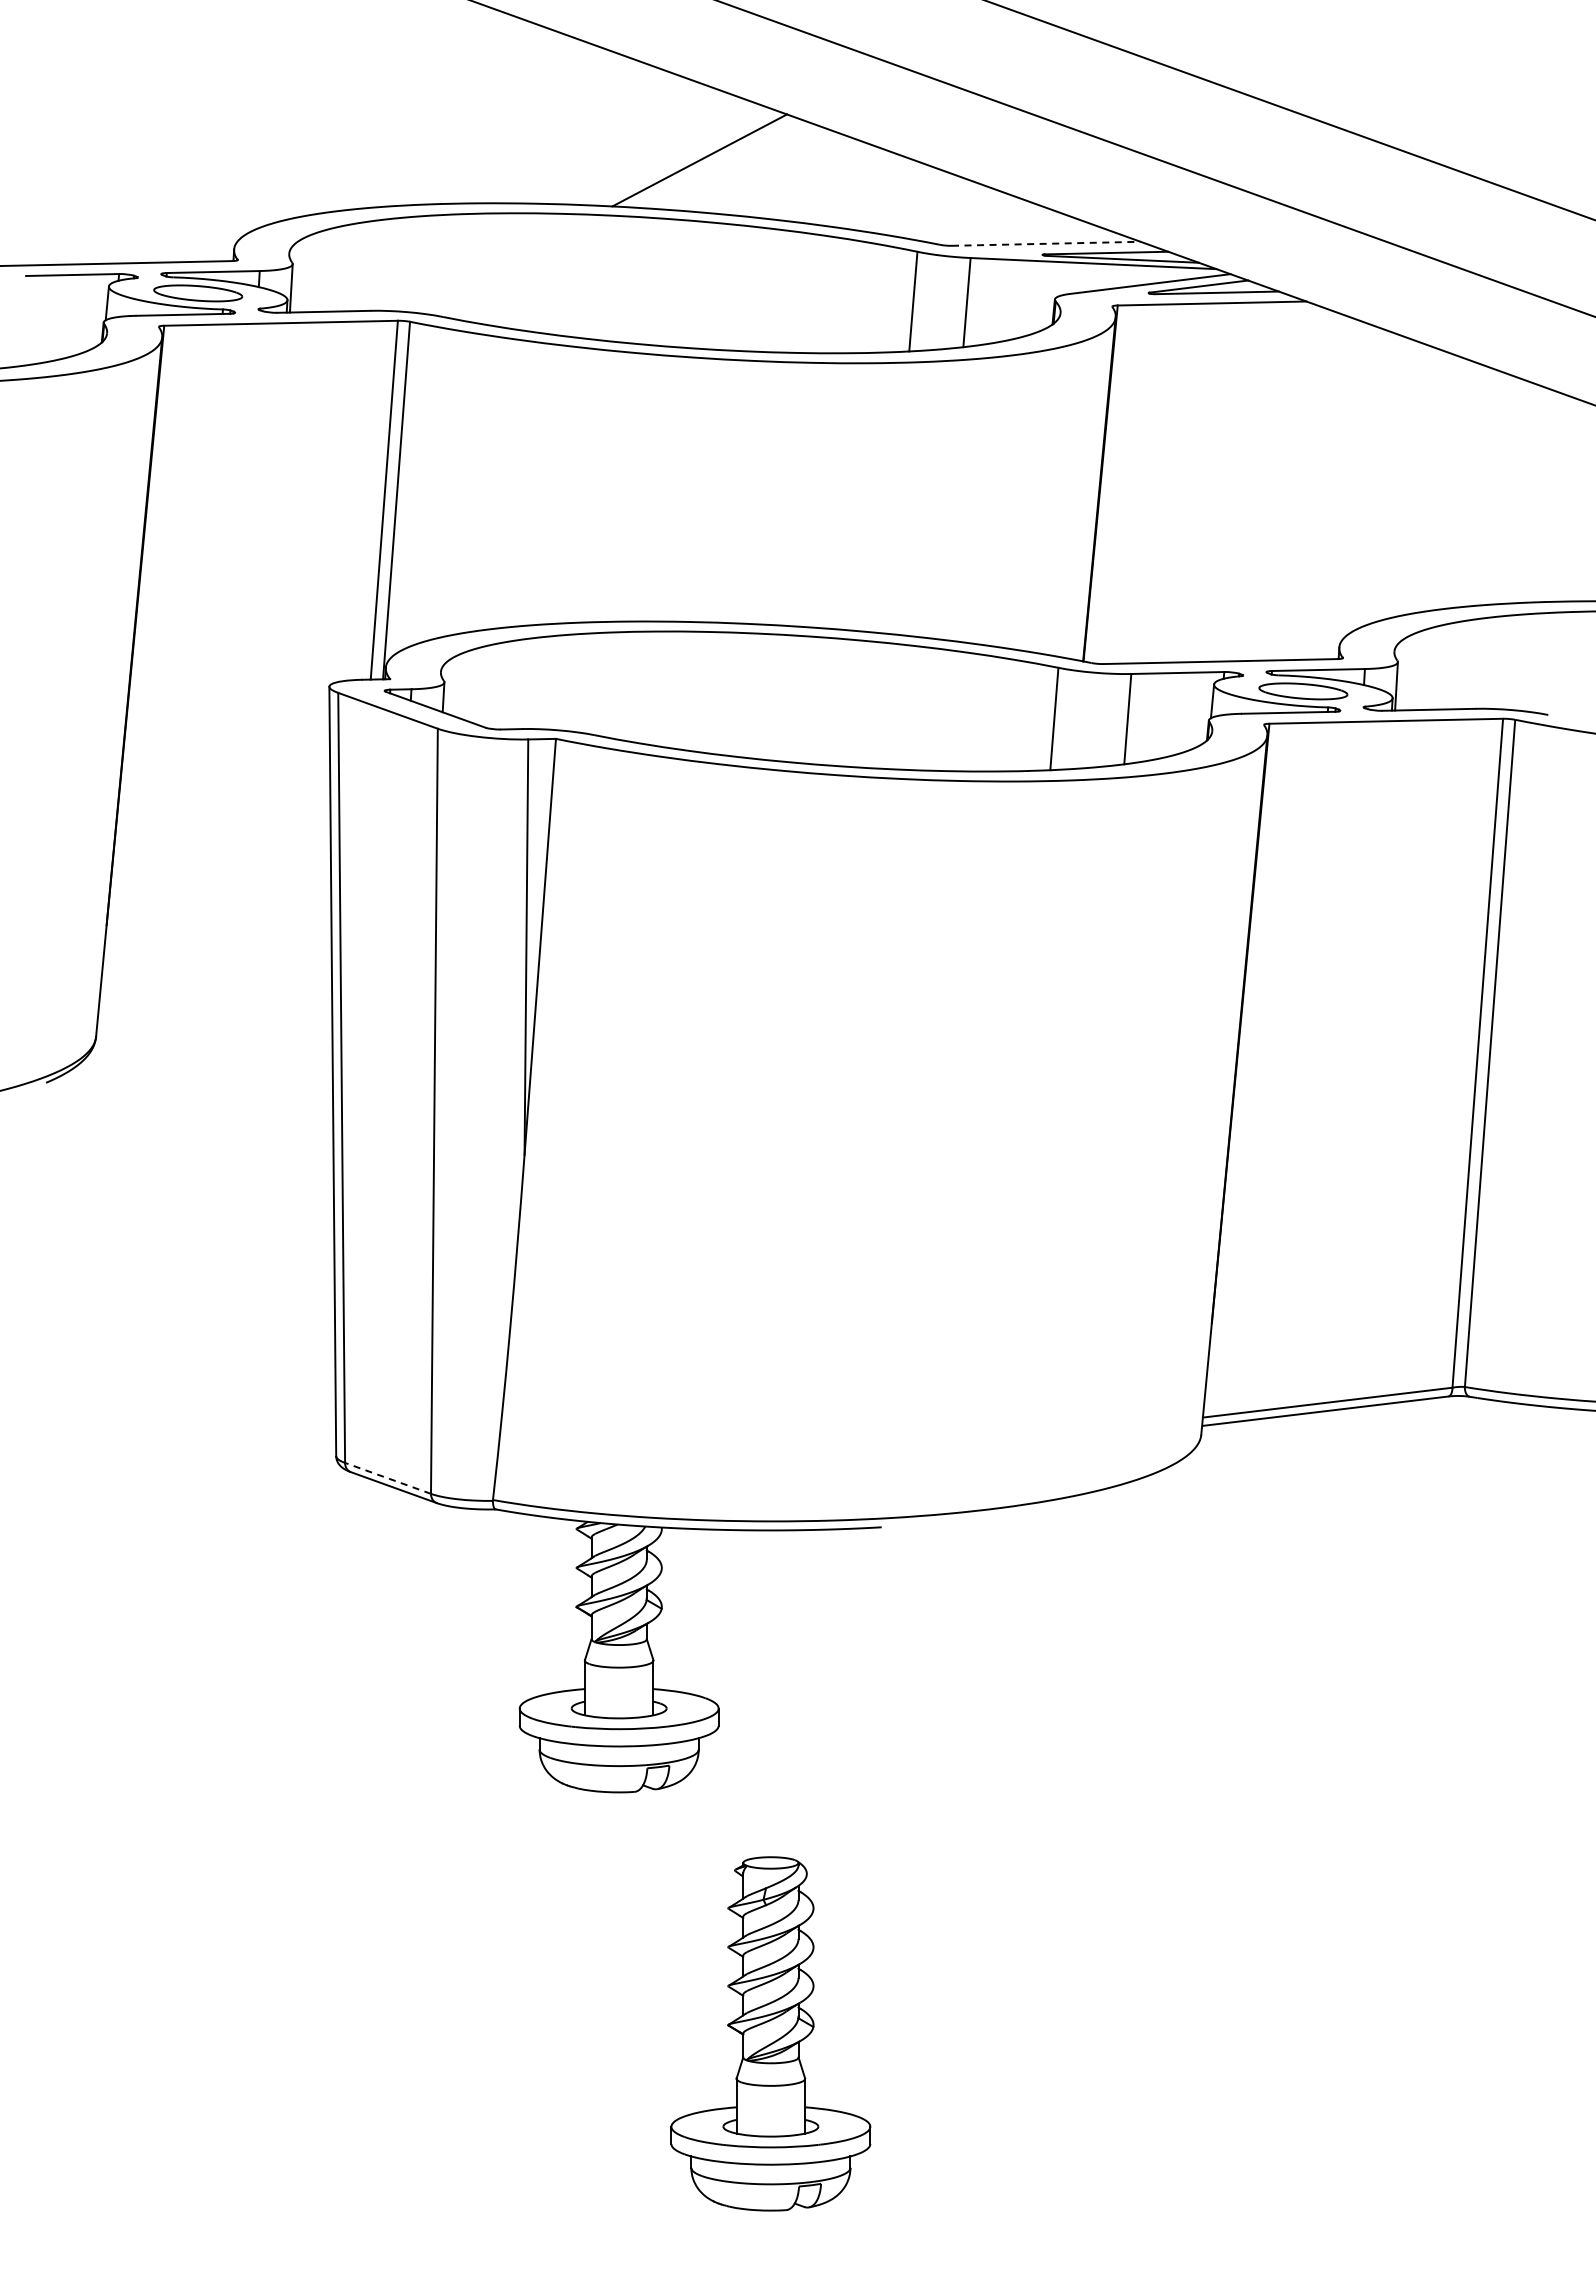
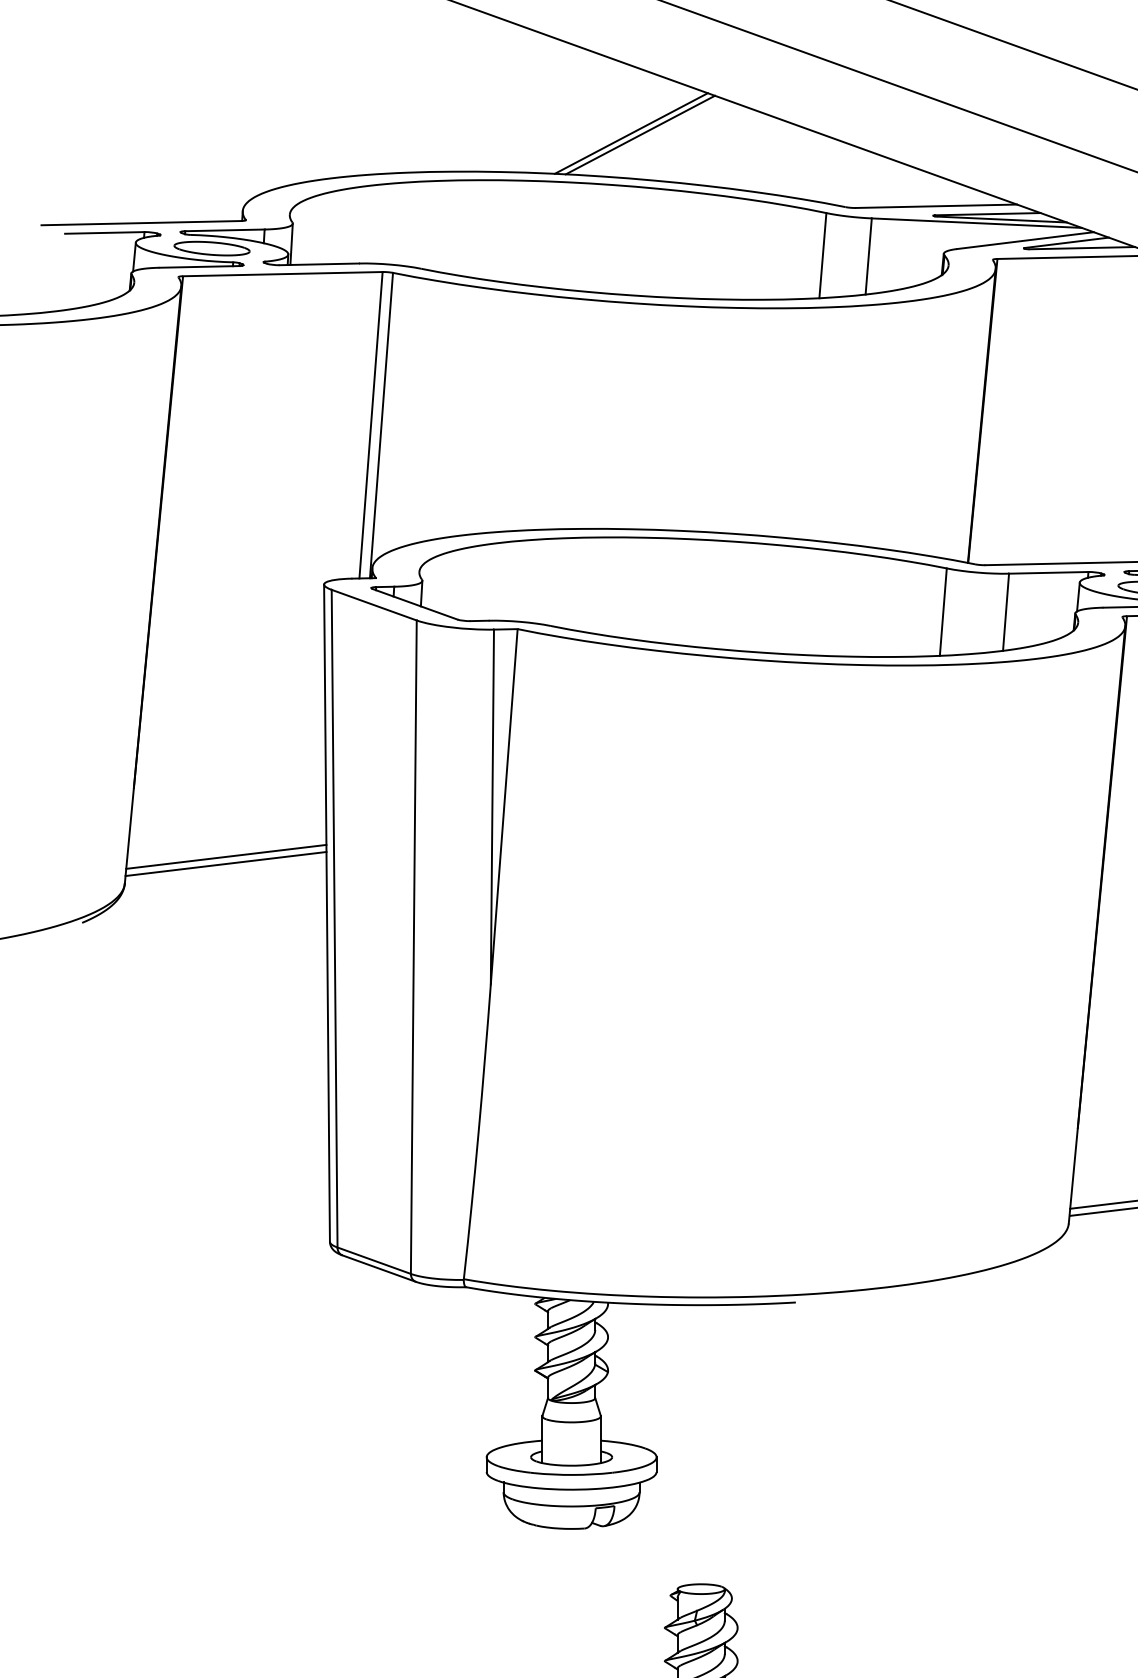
line: (688, 158) -> (630, 133), added
line: (1046, 243) -> (936, 206), dashed -> solid
line: (214, 1005) -> (225, 856), added
line: (214, 1013) -> (225, 863), added
line: (388, 1478) -> (374, 1260), dashed -> solid

